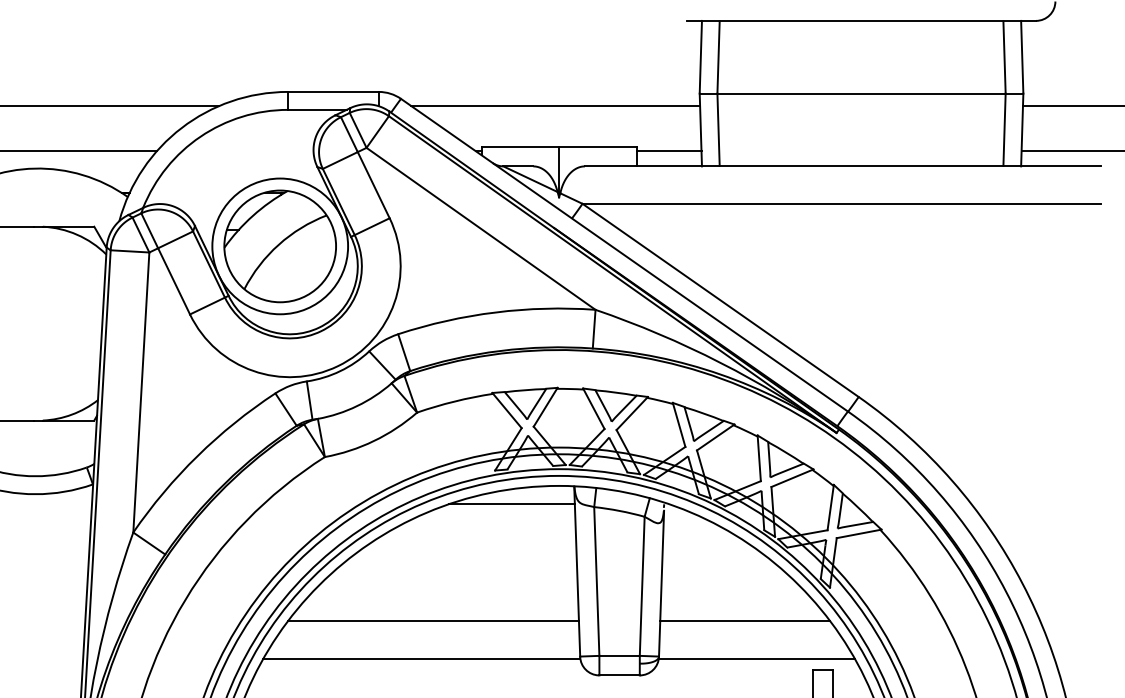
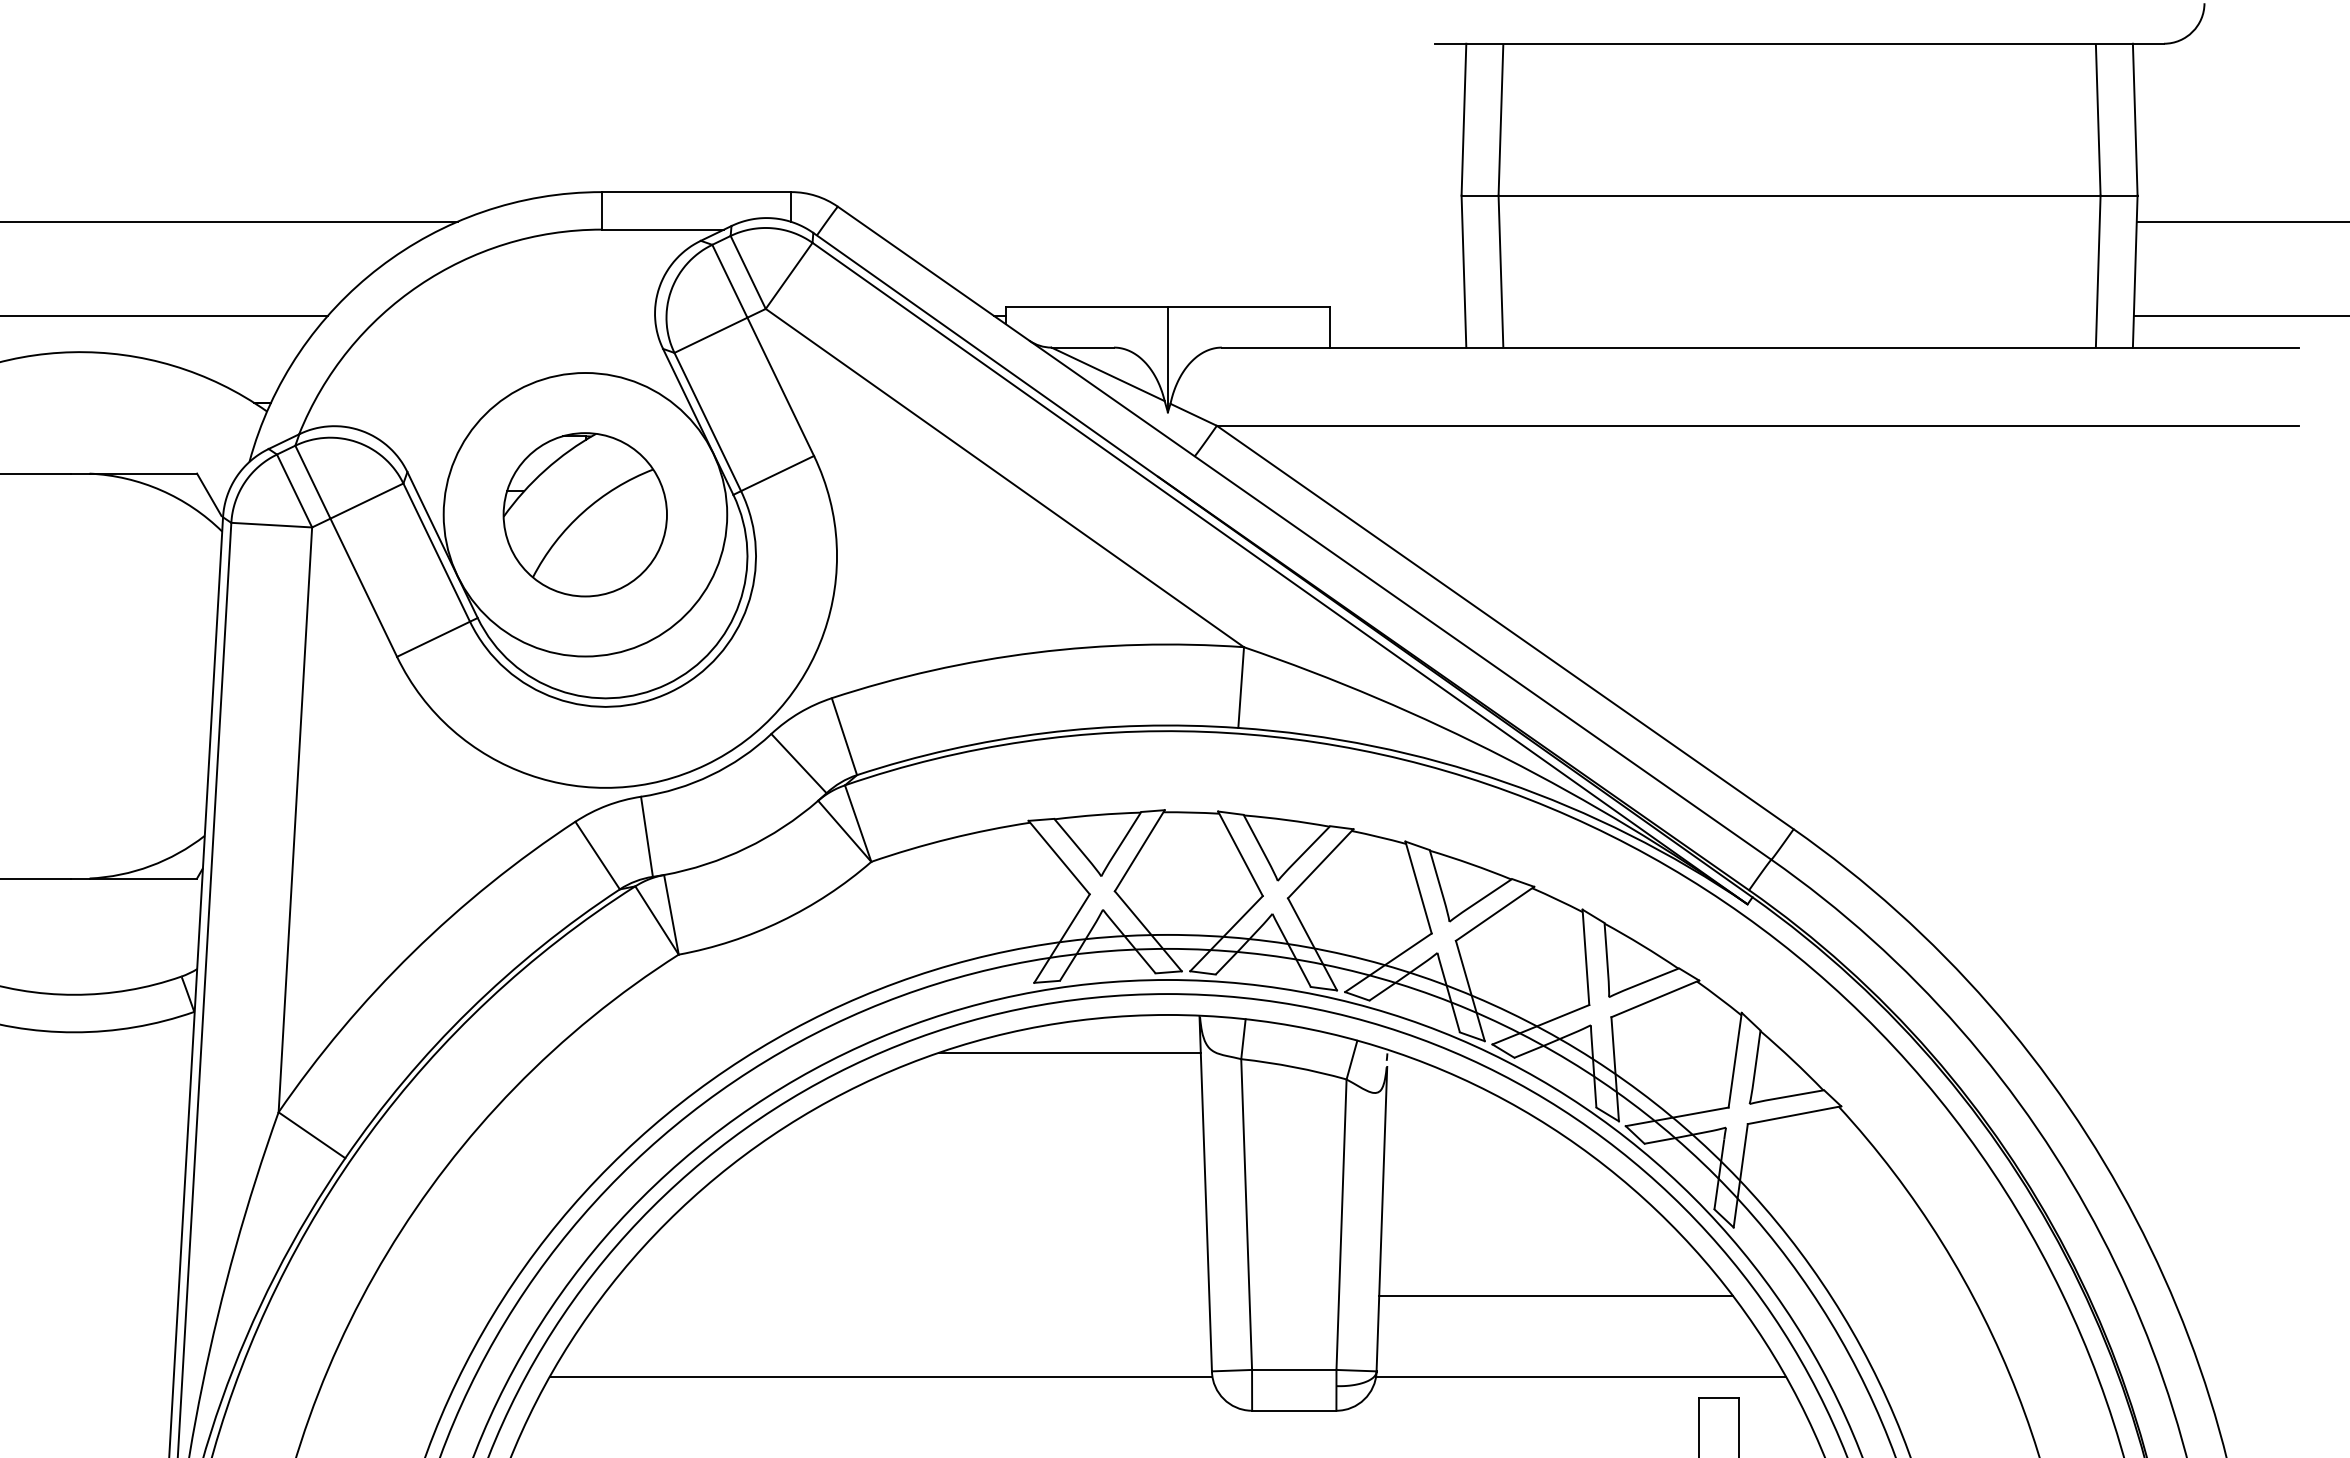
line: (555, 106) -> (1160, 222), removed
line: (668, 151) -> (1396, 316), removed
part: (279, 246) -> (583, 514), size x0.7
line: (433, 620) -> (905, 1296), removed

